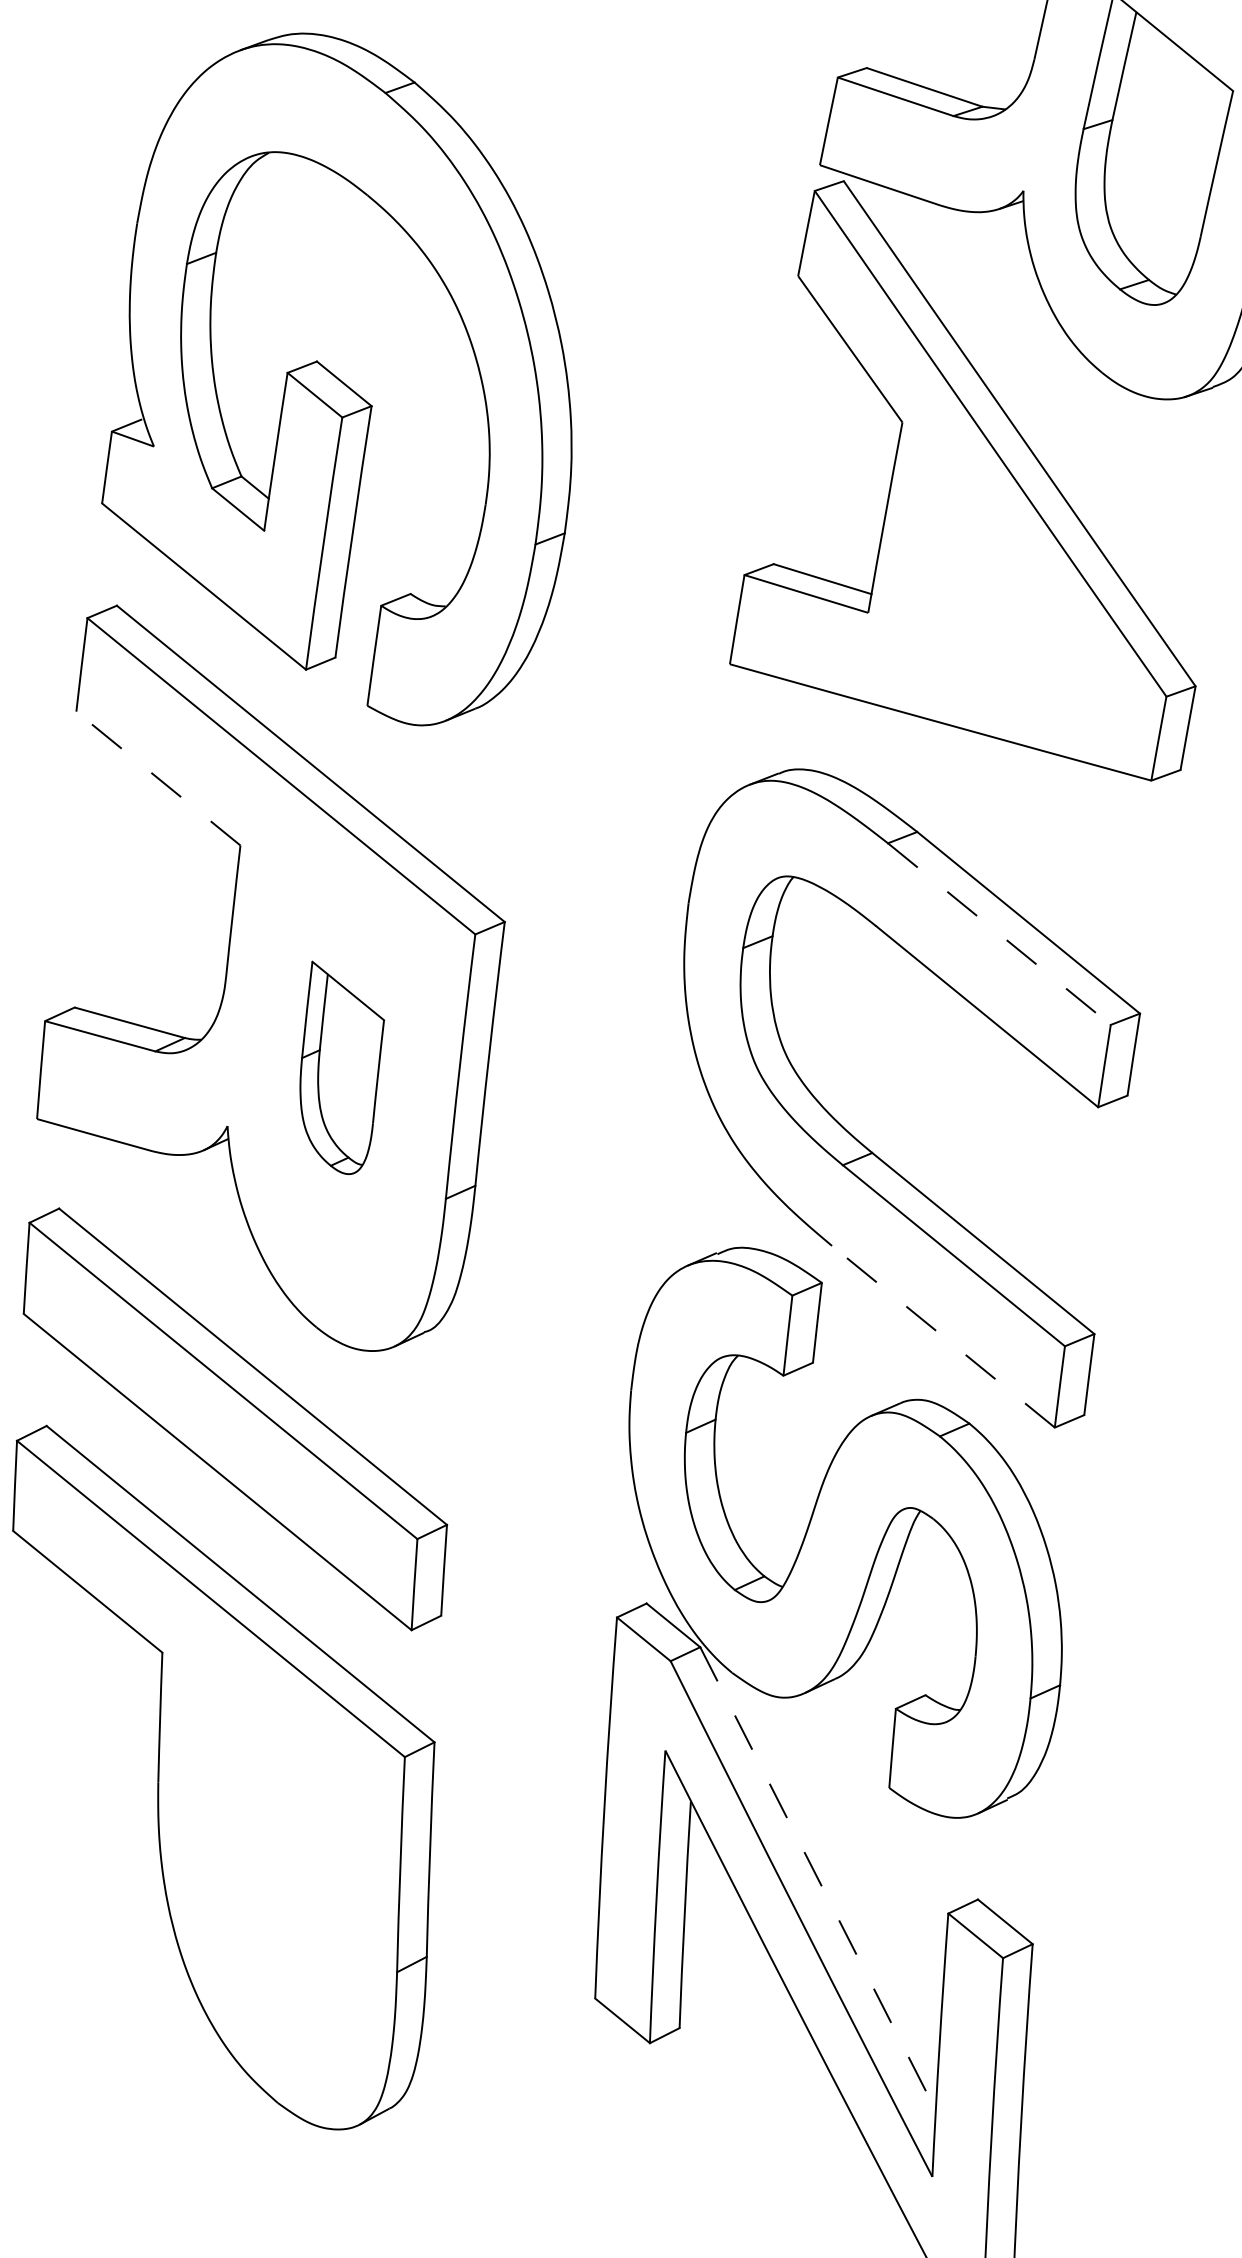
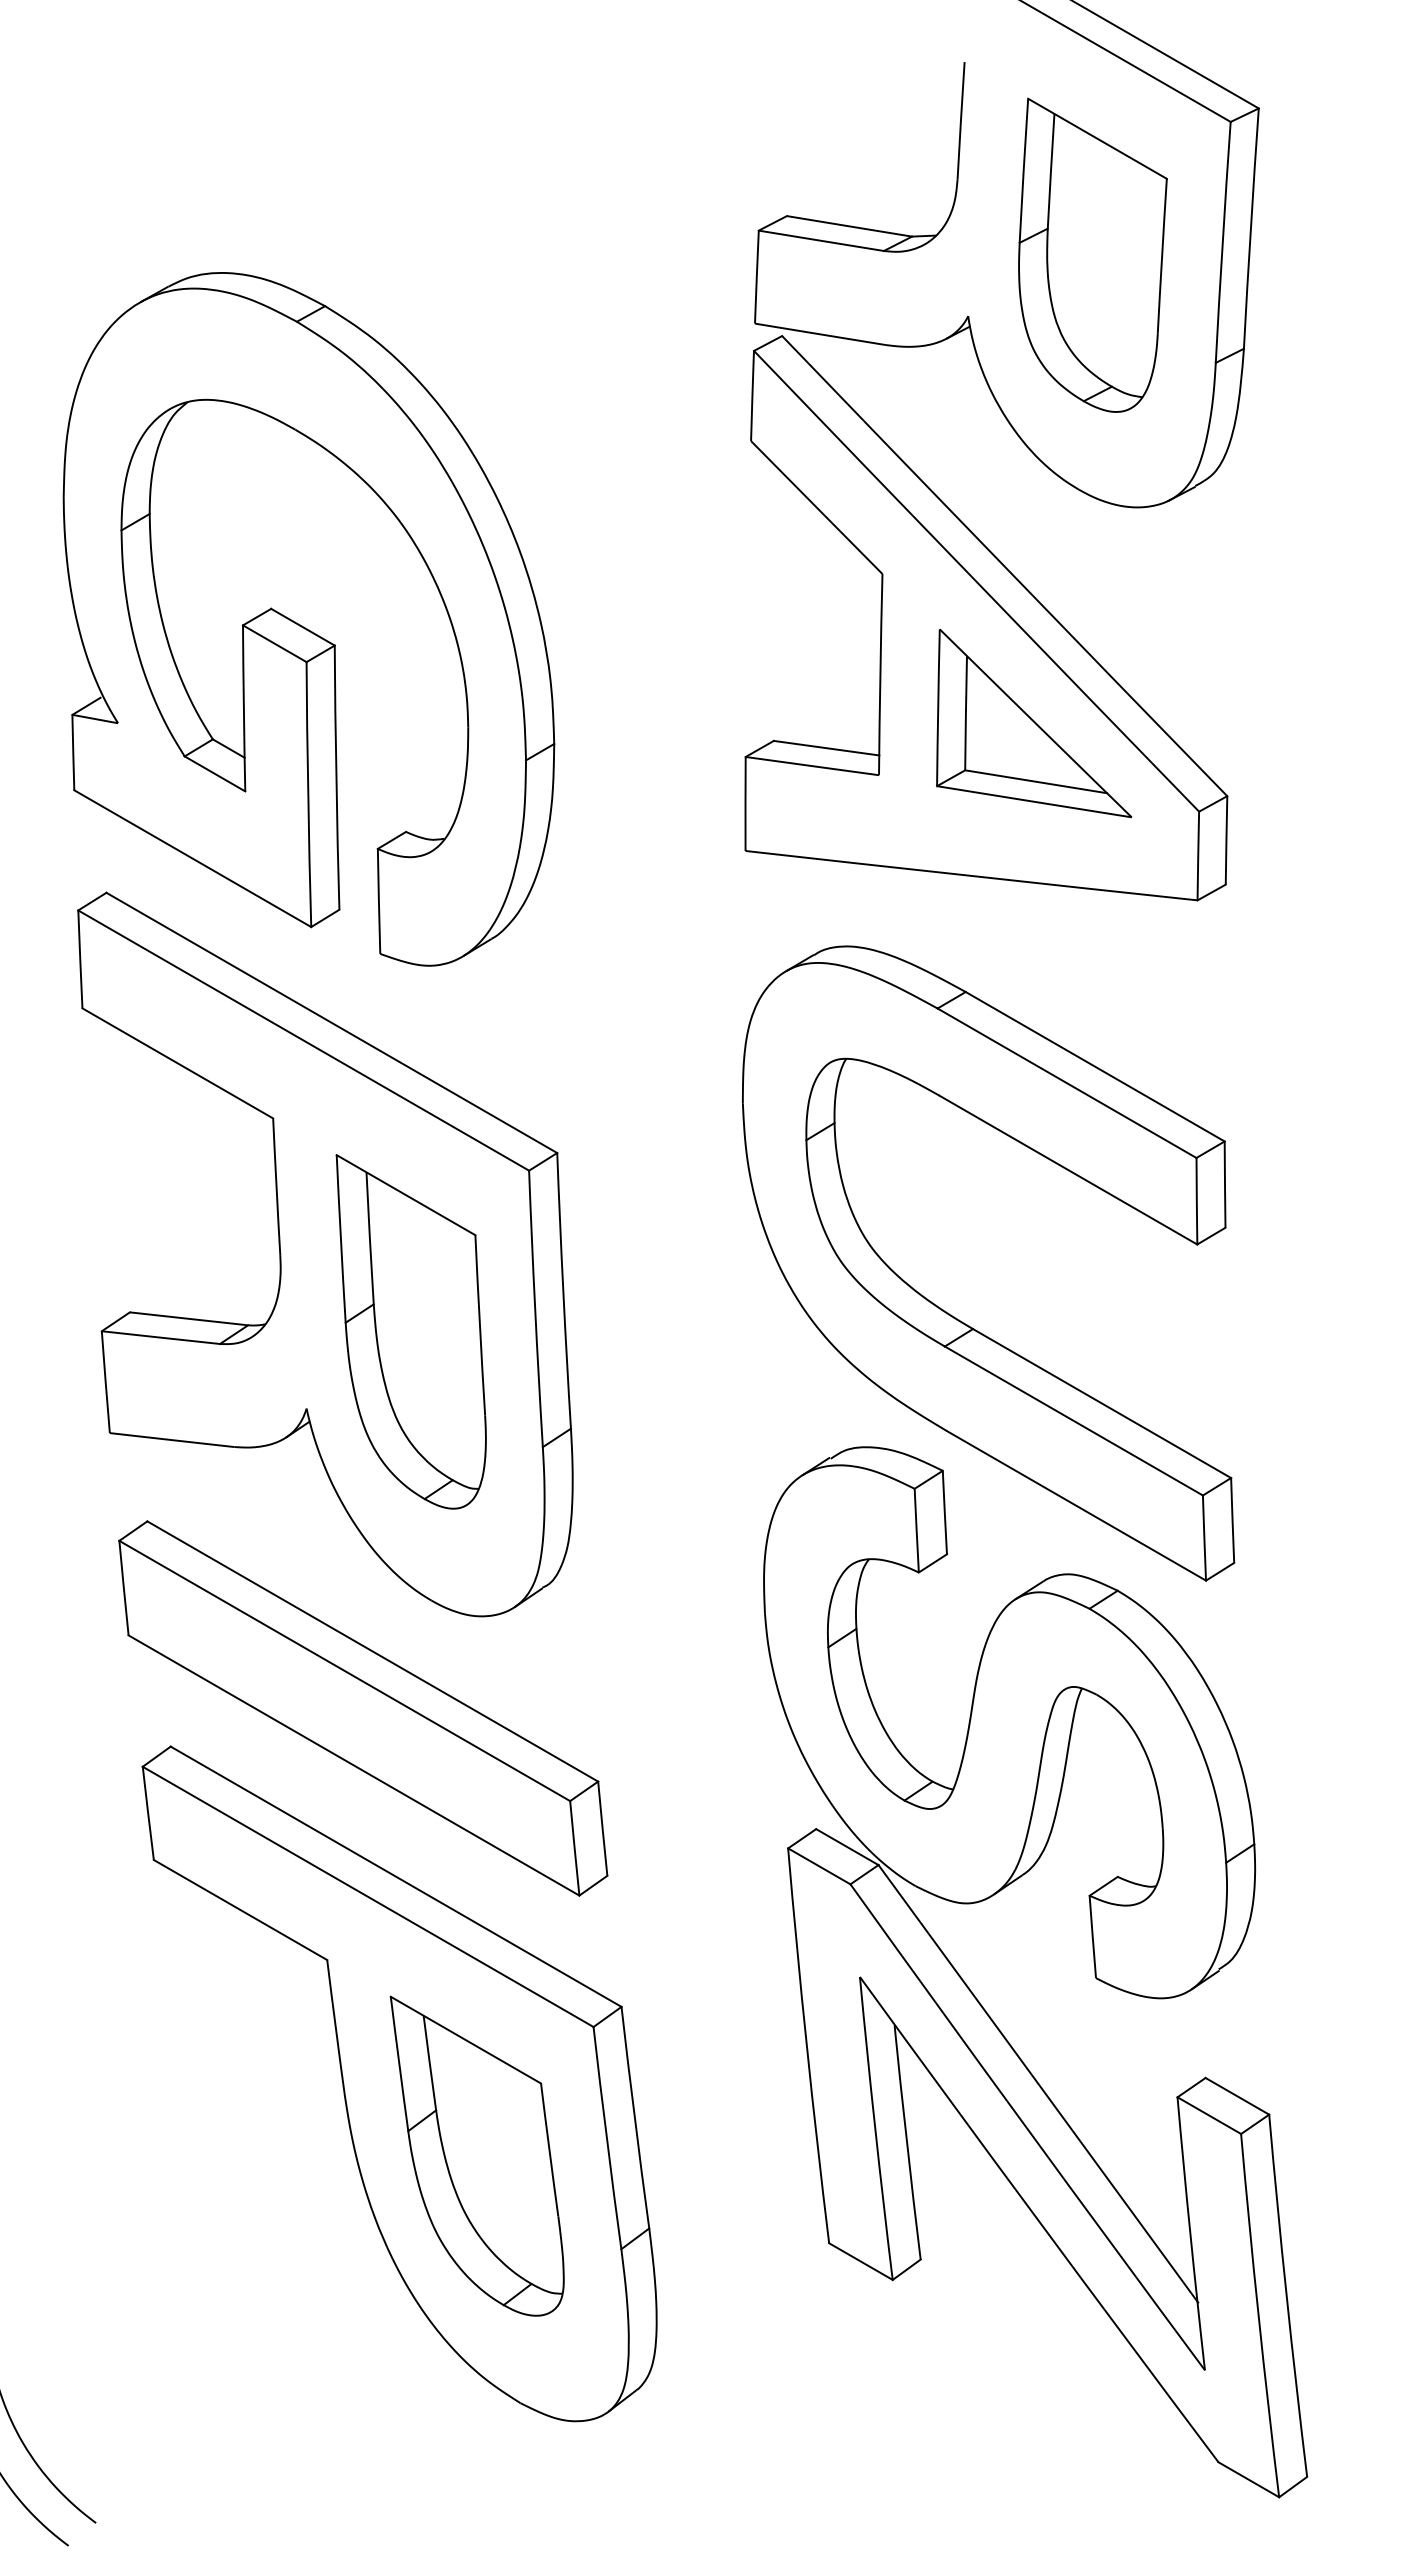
part: (1023, 587) -> (1034, 723), added
line: (158, 778) -> (177, 1063), dashed -> solid
line: (999, 934) -> (1067, 1083), dashed -> solid
part: (338, 1068) -> (410, 1331), size x1.67
line: (943, 1336) -> (1076, 1505), dashed -> solid
part: (274, 1861) -> (476, 2155), added
line: (818, 1879) -> (1038, 2083), dashed -> solid

